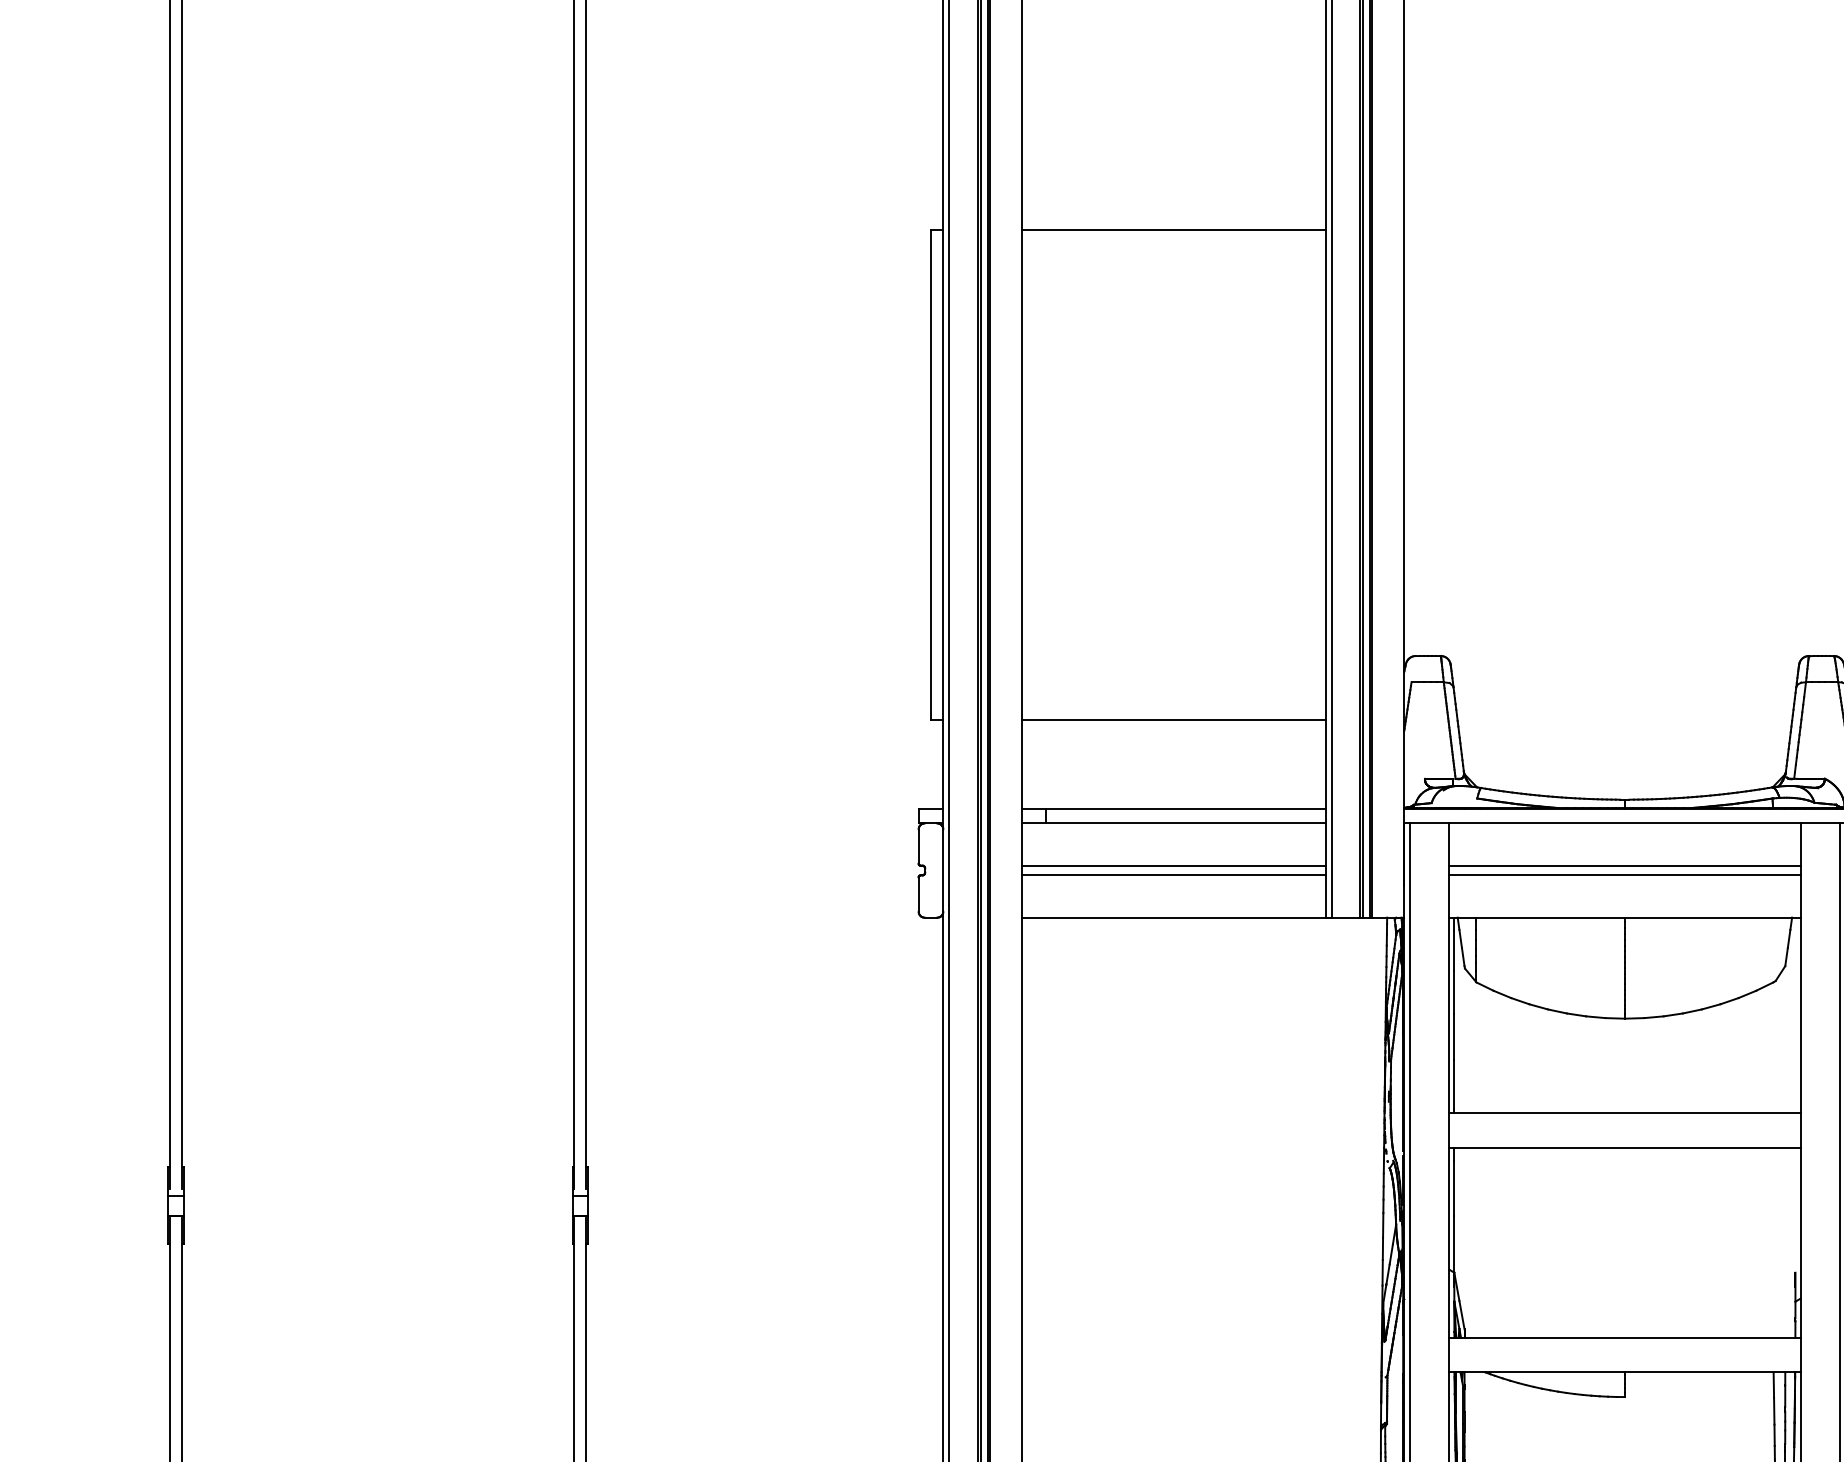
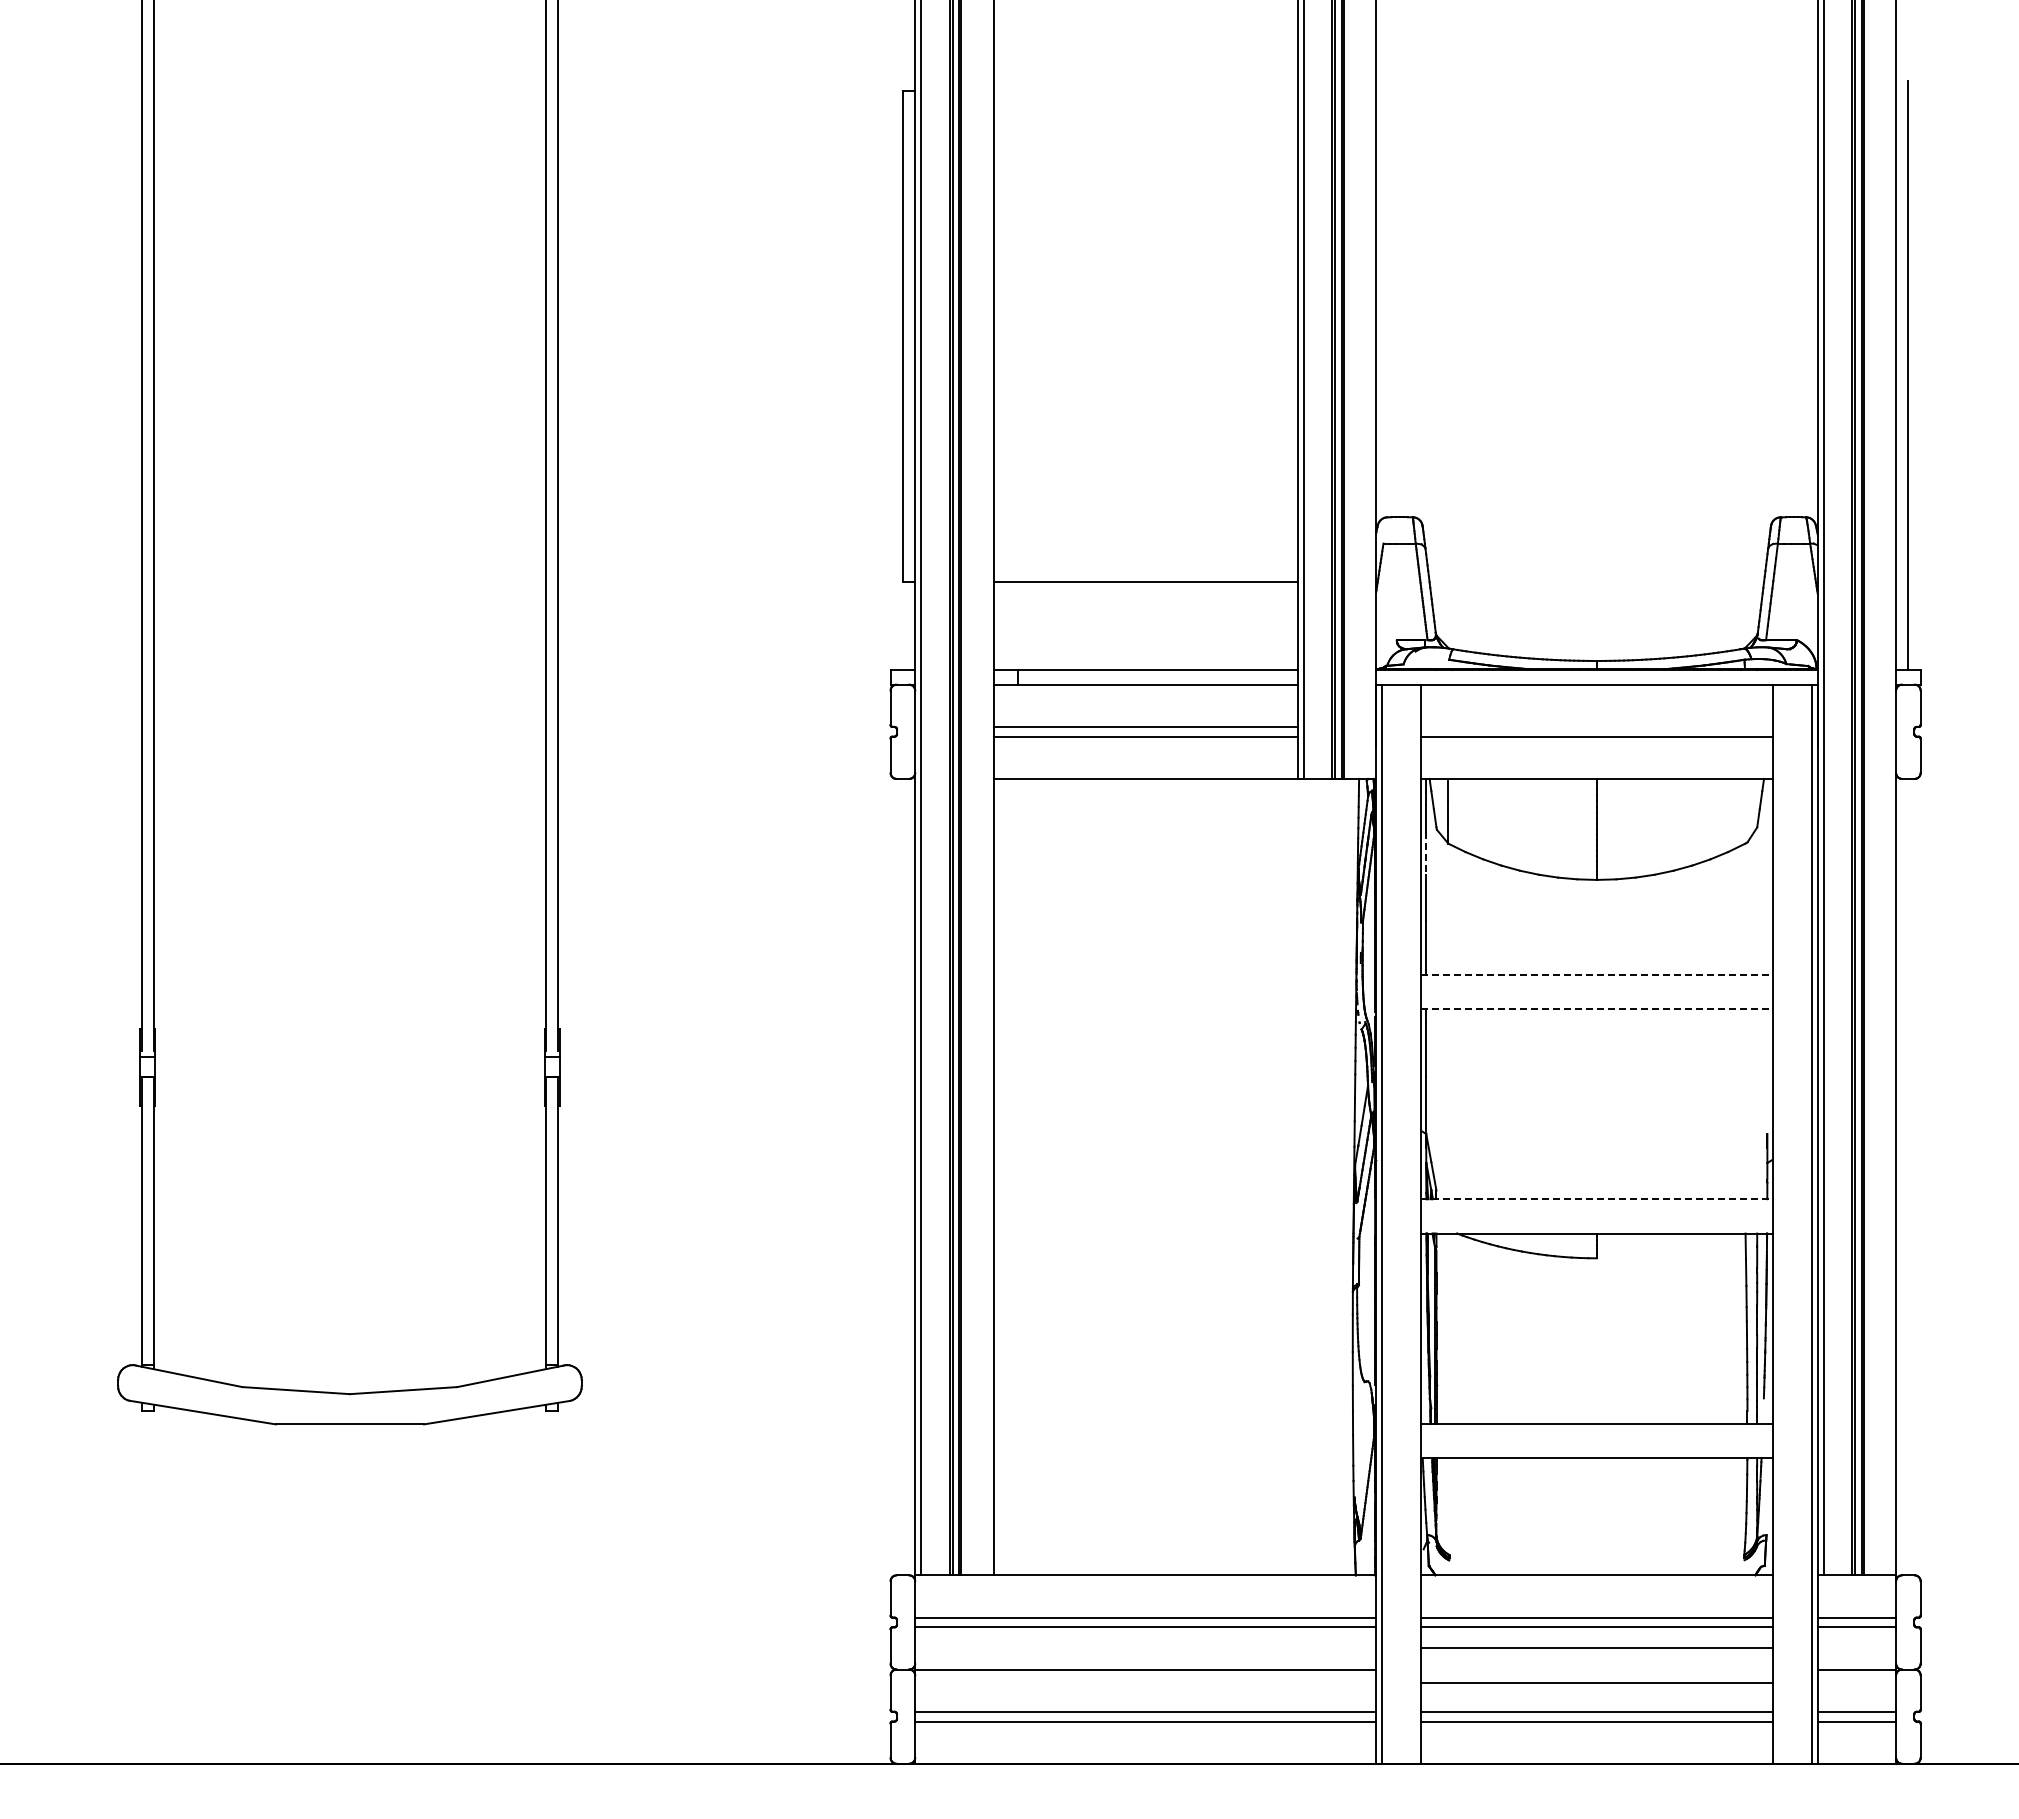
line: (1173, 230) -> (1145, 91), removed
line: (1624, 865) -> (1596, 726), removed
line: (1454, 992) -> (1426, 853), solid -> dashed
line: (1624, 1113) -> (1596, 974), solid -> dashed
line: (1624, 1147) -> (1596, 1008), solid -> dashed
line: (1624, 1338) -> (1596, 1199), solid -> dashed

